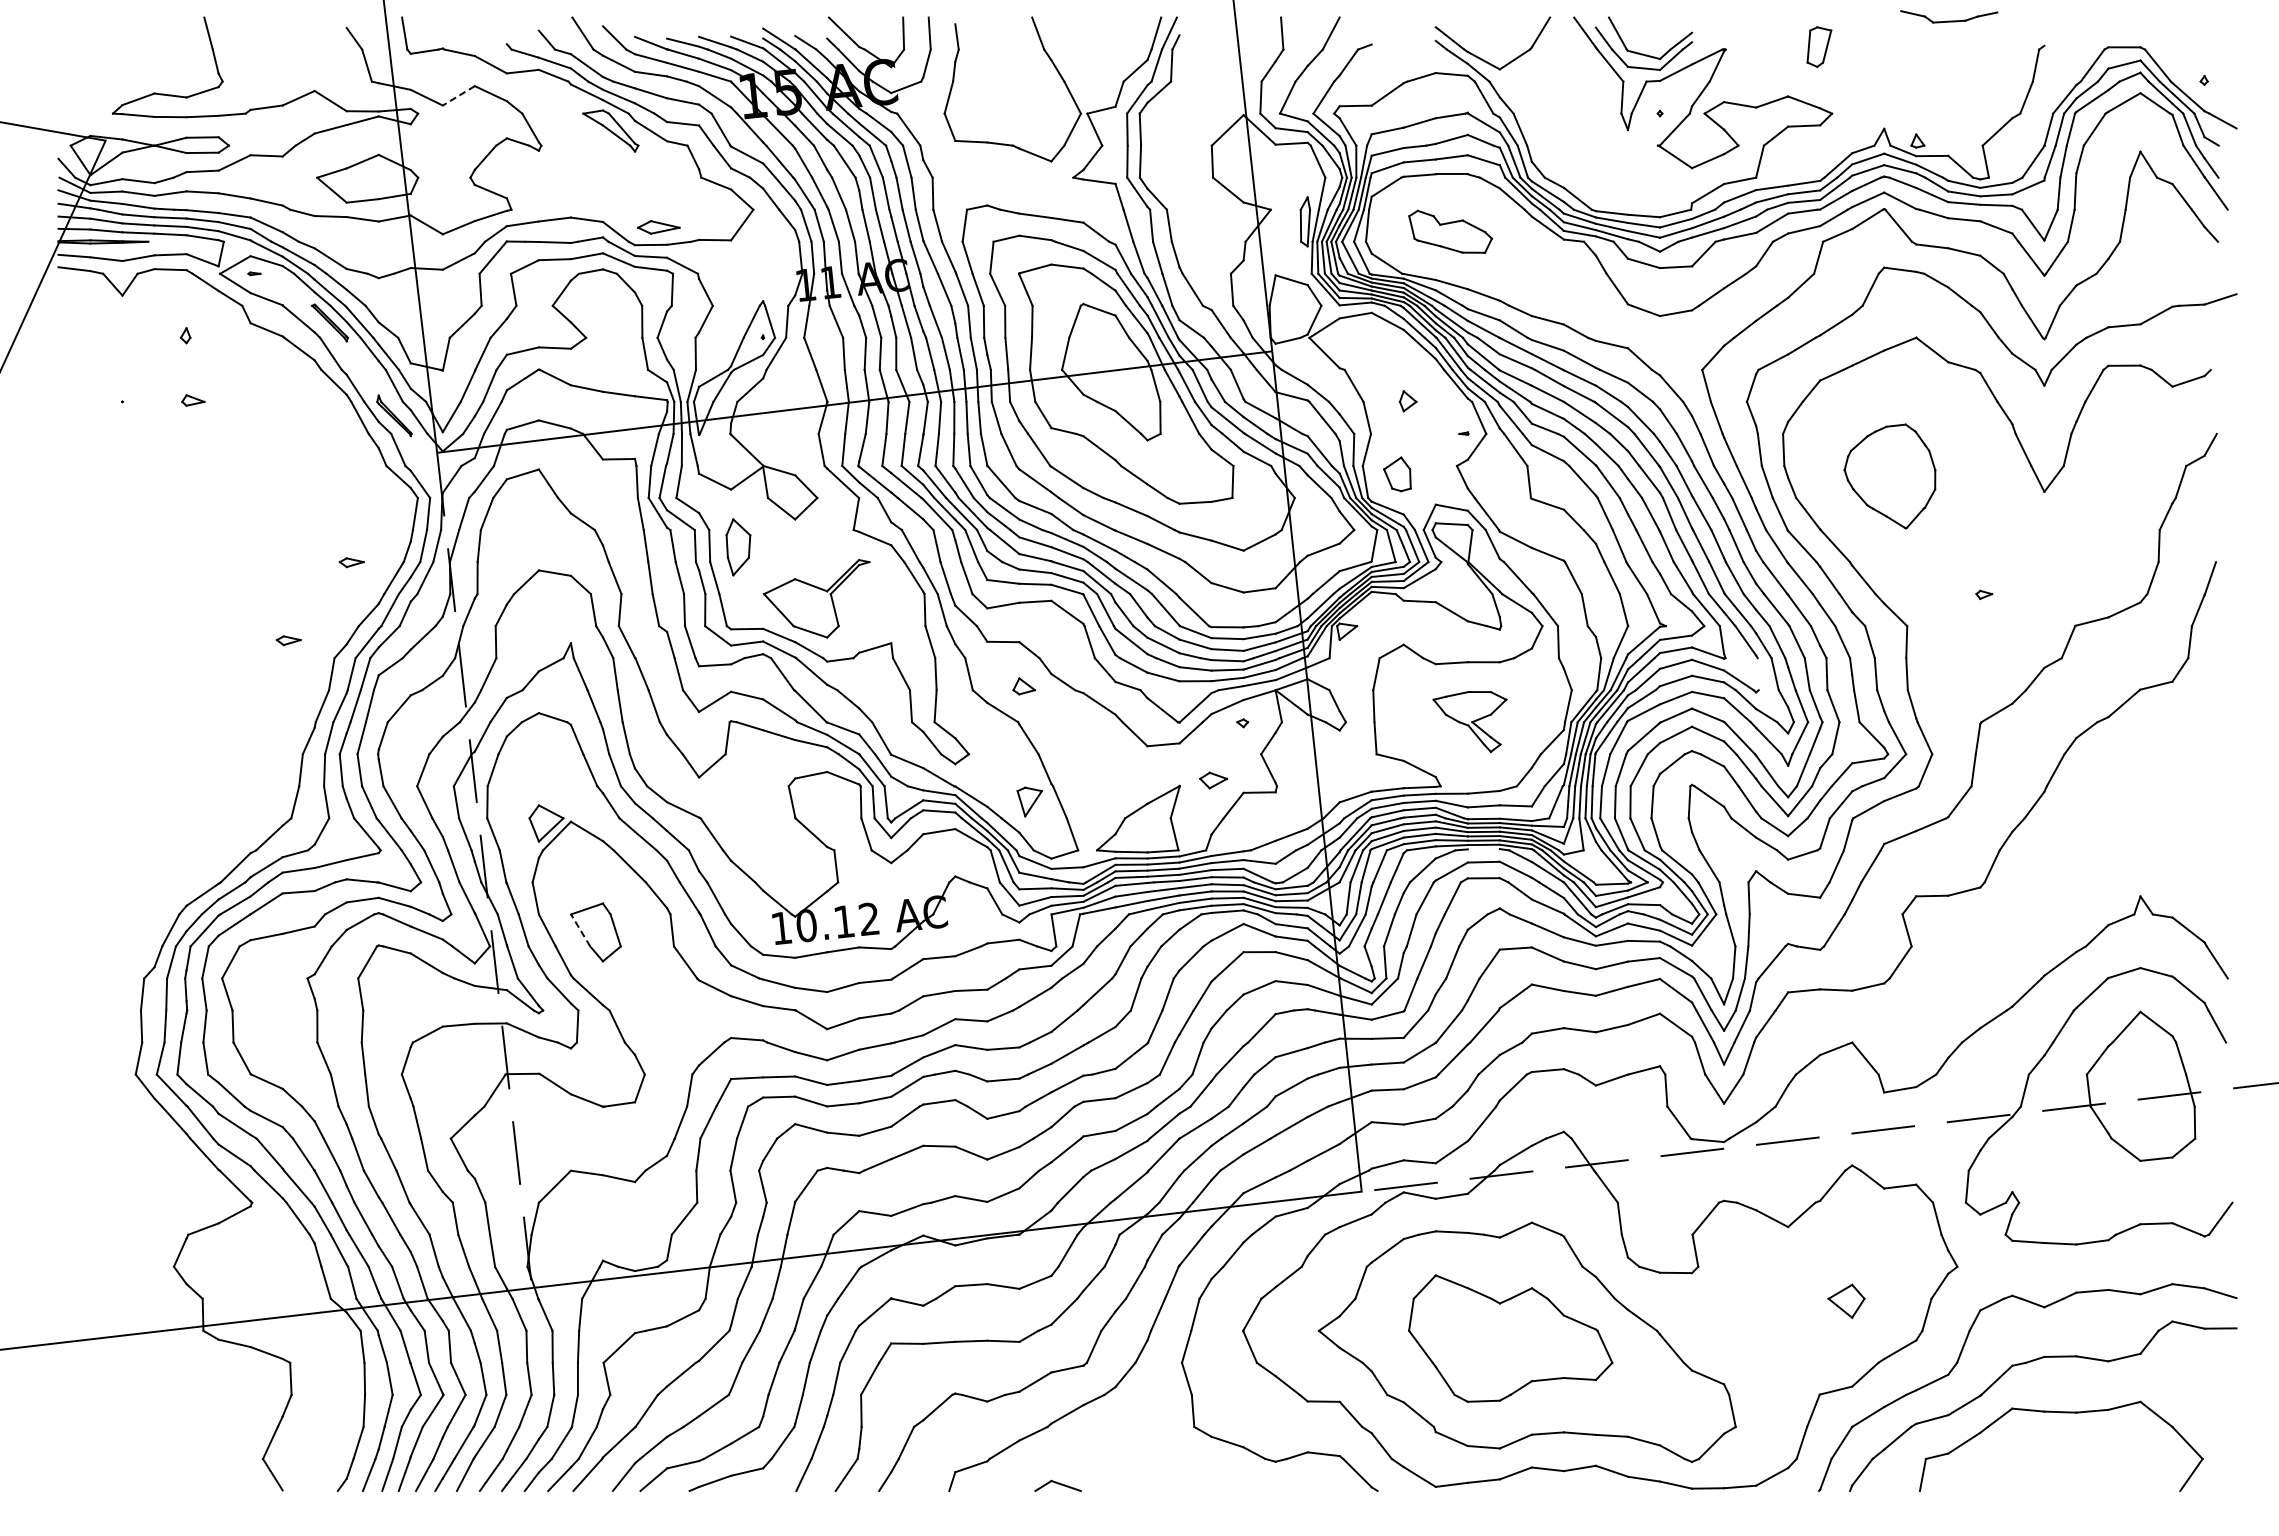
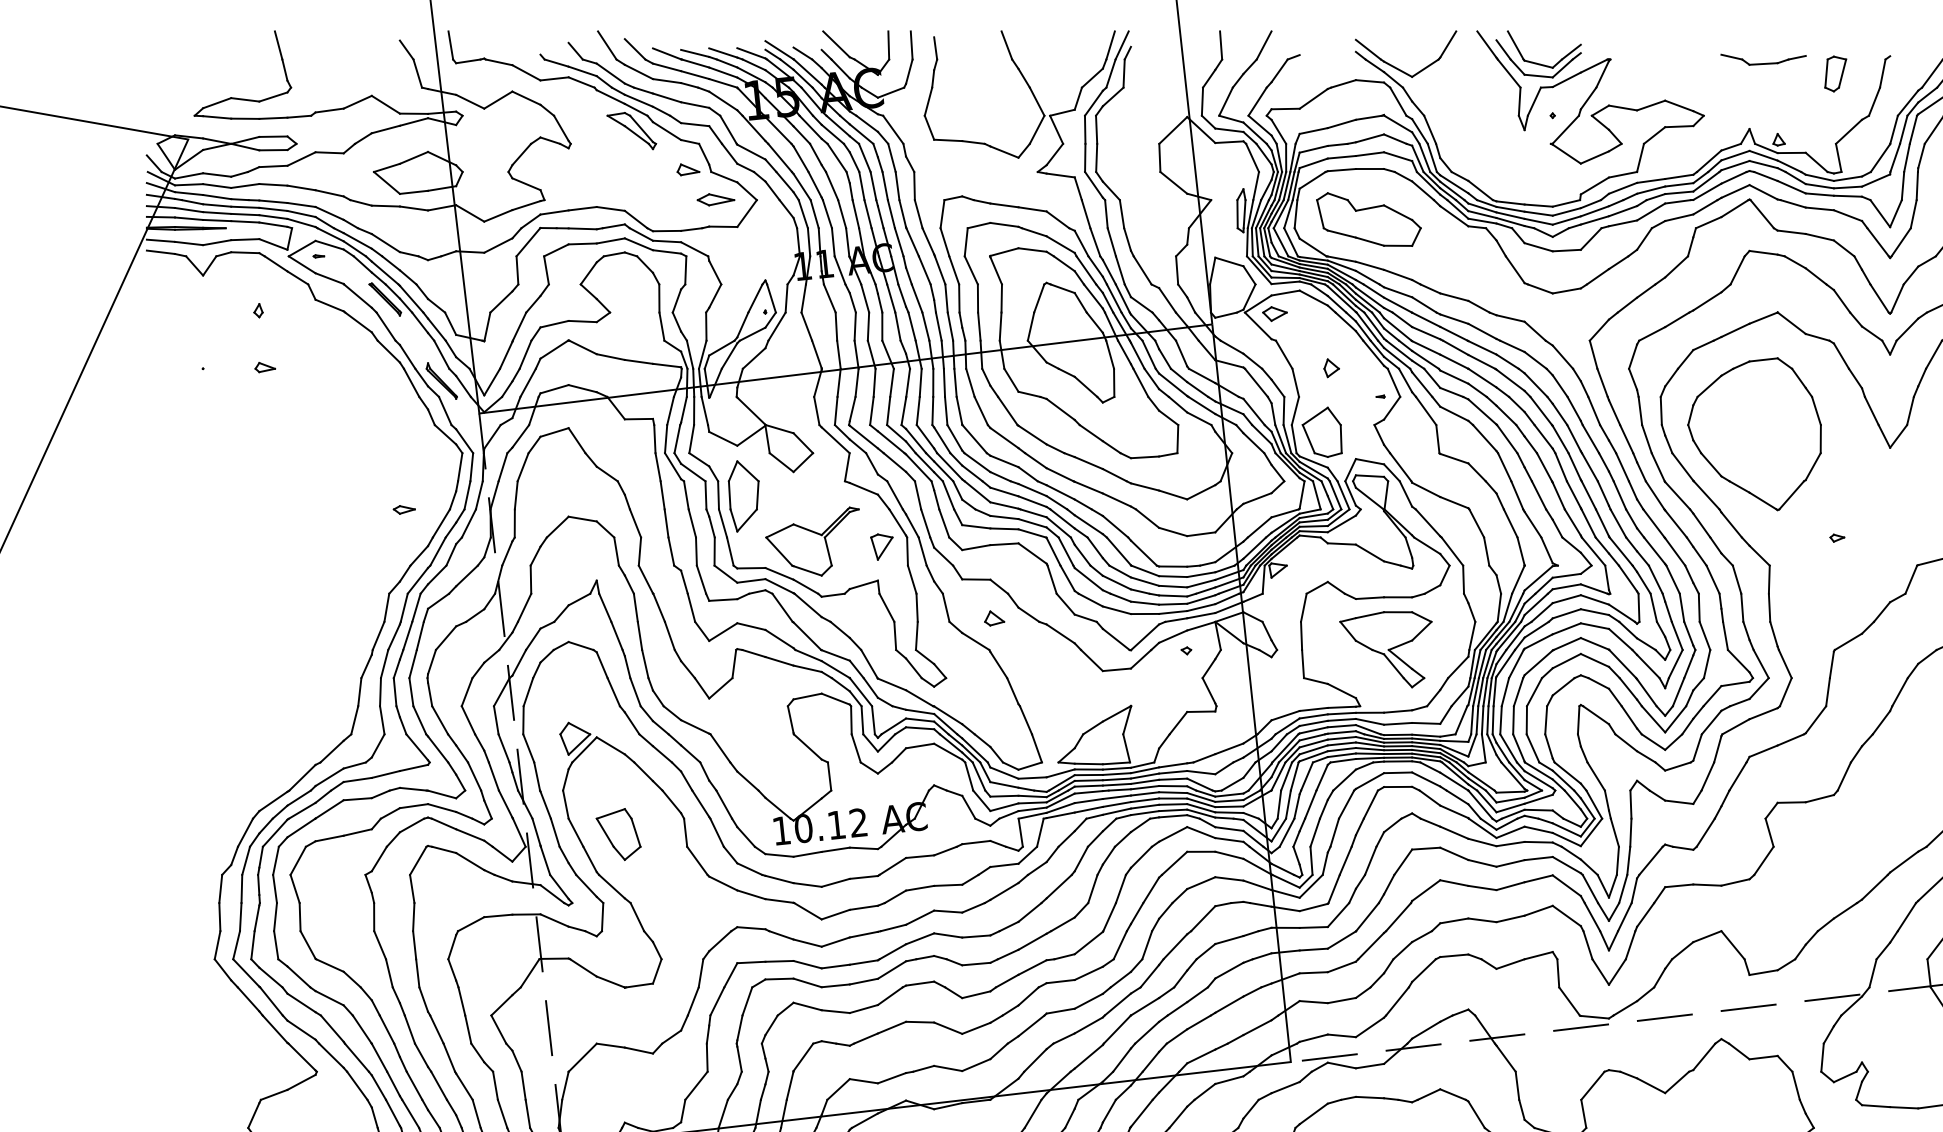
part: (1949, 16) -> (1763, 59), moved
part: (1819, 46) -> (1835, 73), moved
line: (458, 95) -> (498, 99), dashed -> solid
part: (675, 175) -> (688, 170), added
part: (658, 227) -> (715, 199), moved
part: (1450, 231) -> (1368, 219), size x1.43
part: (1397, 474) -> (1322, 432), size x1.67
part: (1889, 476) -> (1754, 434), size x1.67
part: (738, 547) -> (743, 496), size x1.43
part: (288, 640) -> (348, 578), removed
line: (1757, 674) -> (1638, 608), added
part: (1469, 721) -> (1385, 649), size x1.43
part: (1213, 780) -> (1274, 314), moved
part: (1029, 801) -> (881, 546), moved
line: (1483, 849) -> (1397, 761), added
line: (580, 930) -> (605, 832), dashed -> solid

